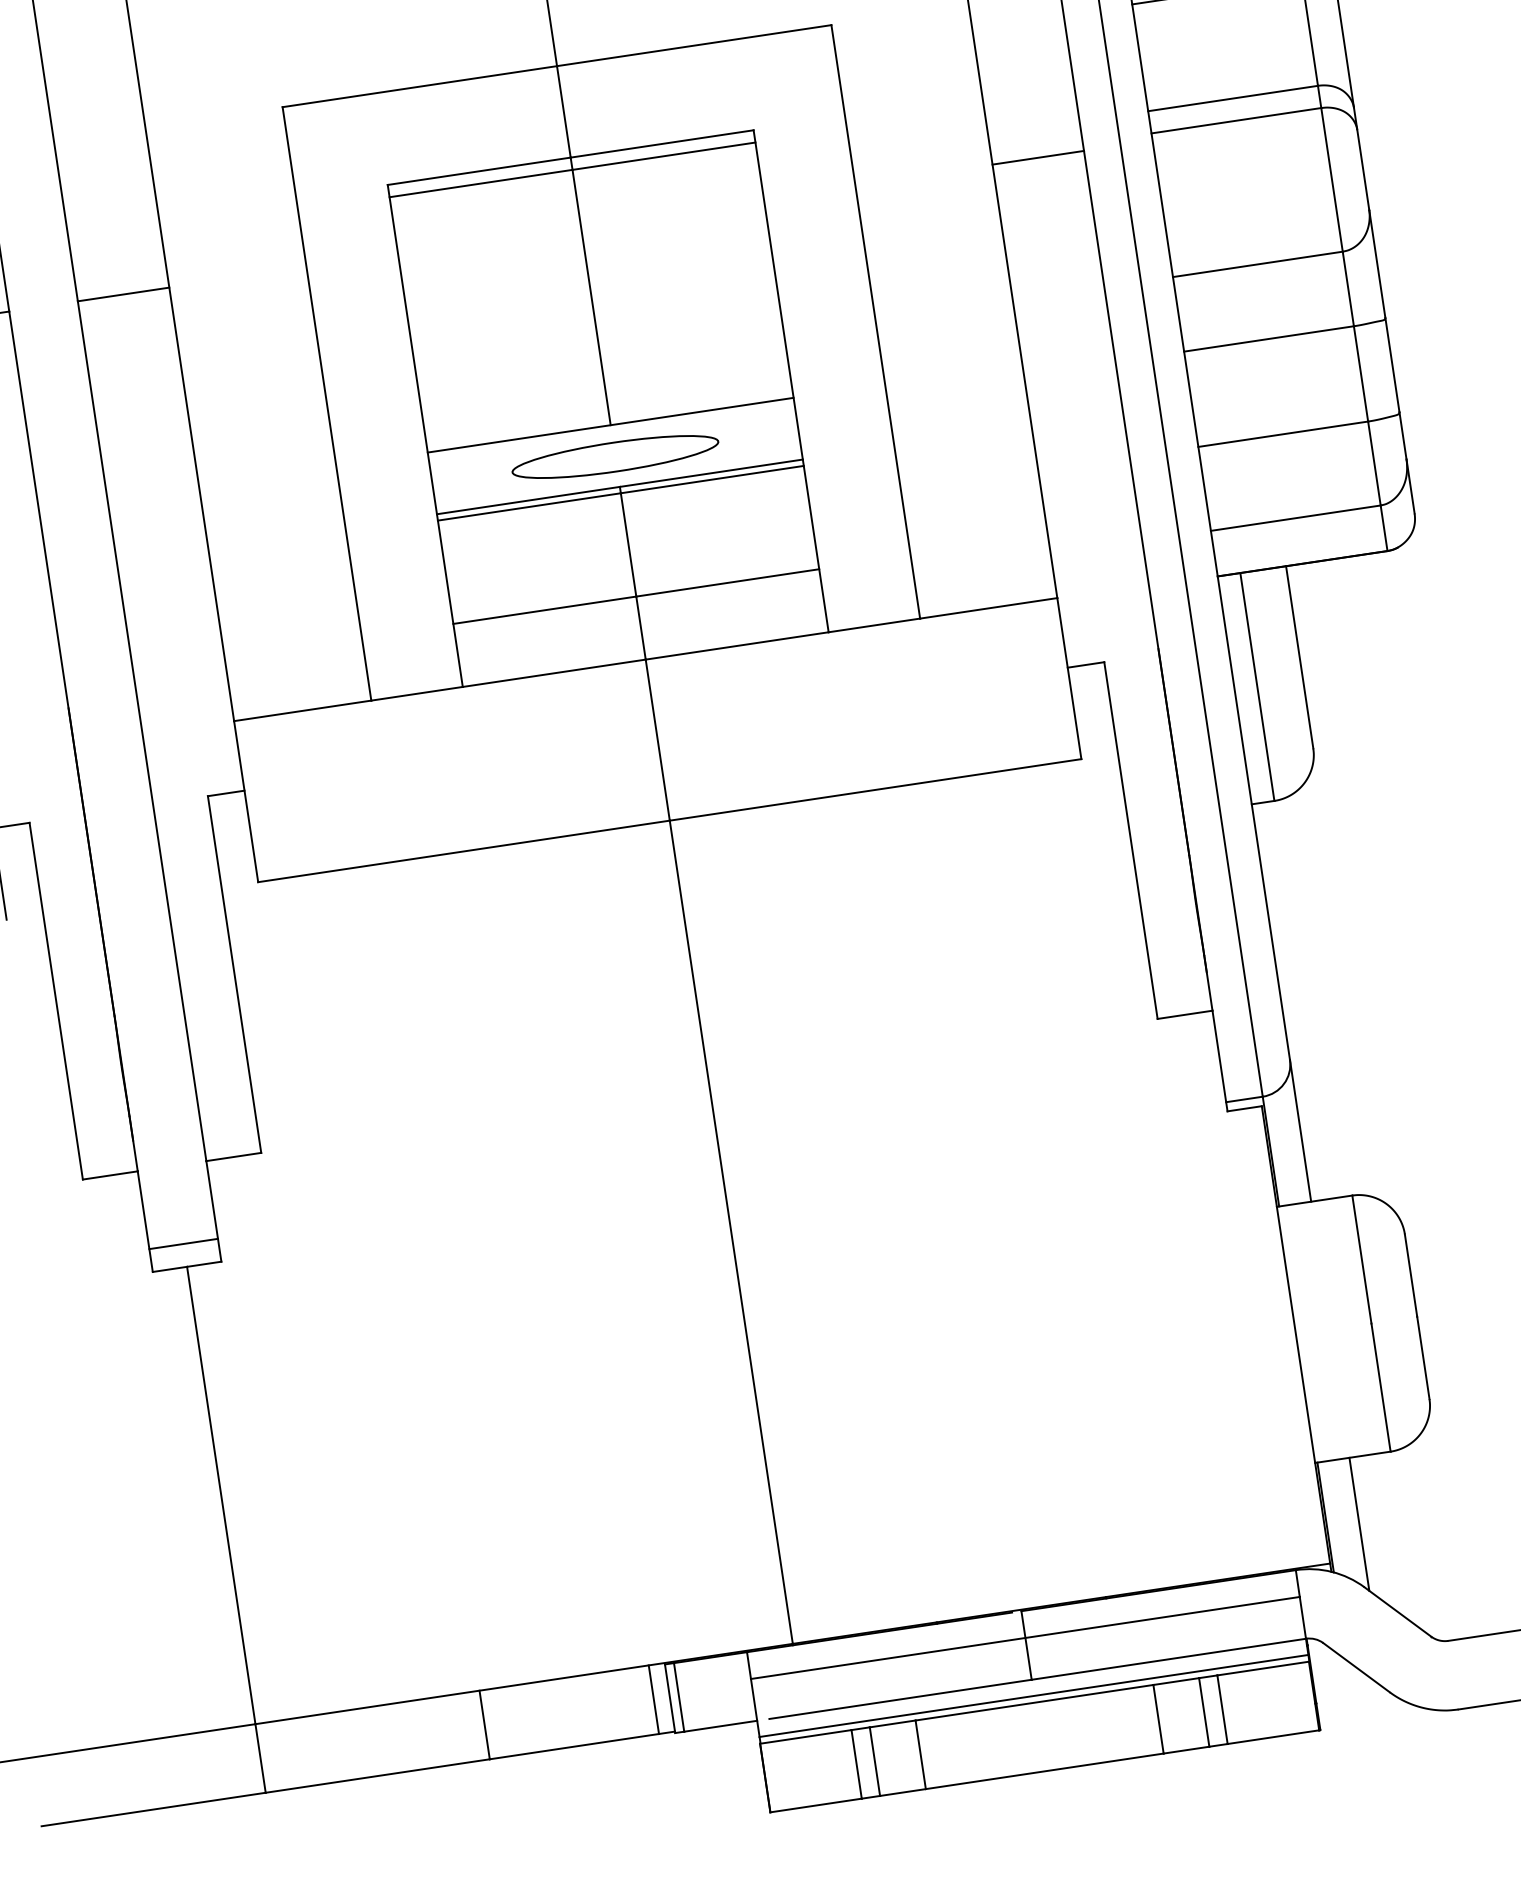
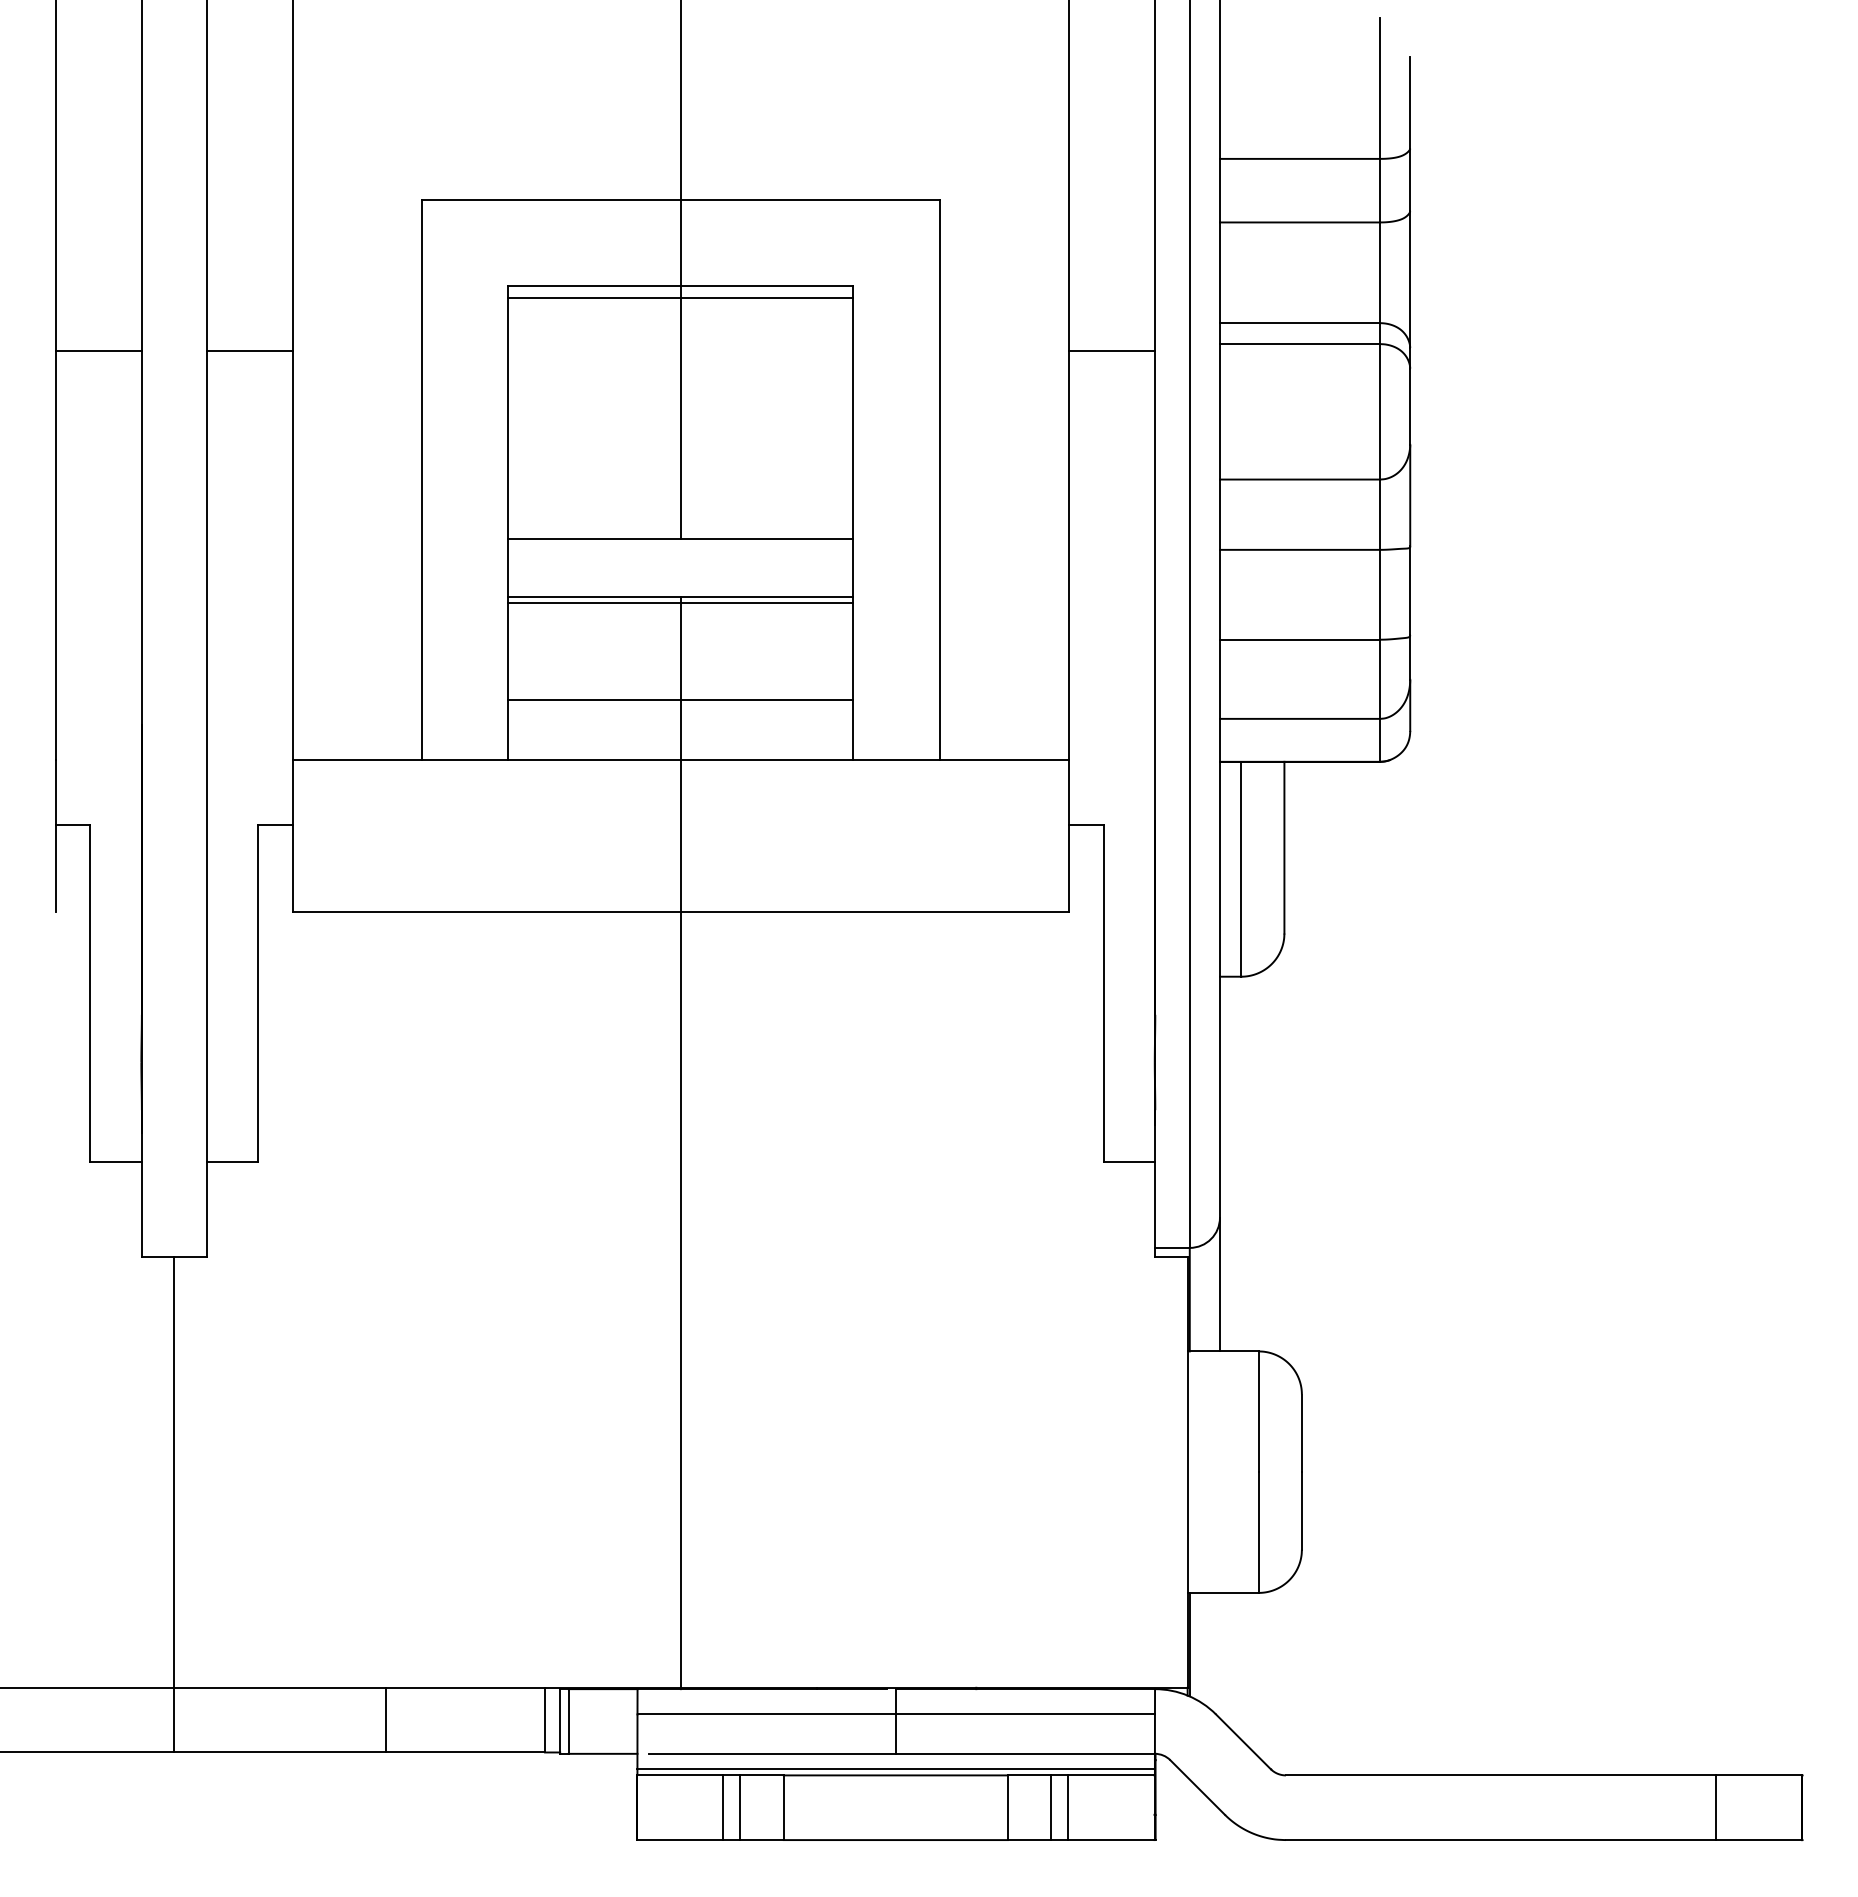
part: (614, 456) -> (680, 568), removed
line: (182, 1243) -> (173, 1234), removed
line: (1358, 1524) -> (1219, 1655), removed

